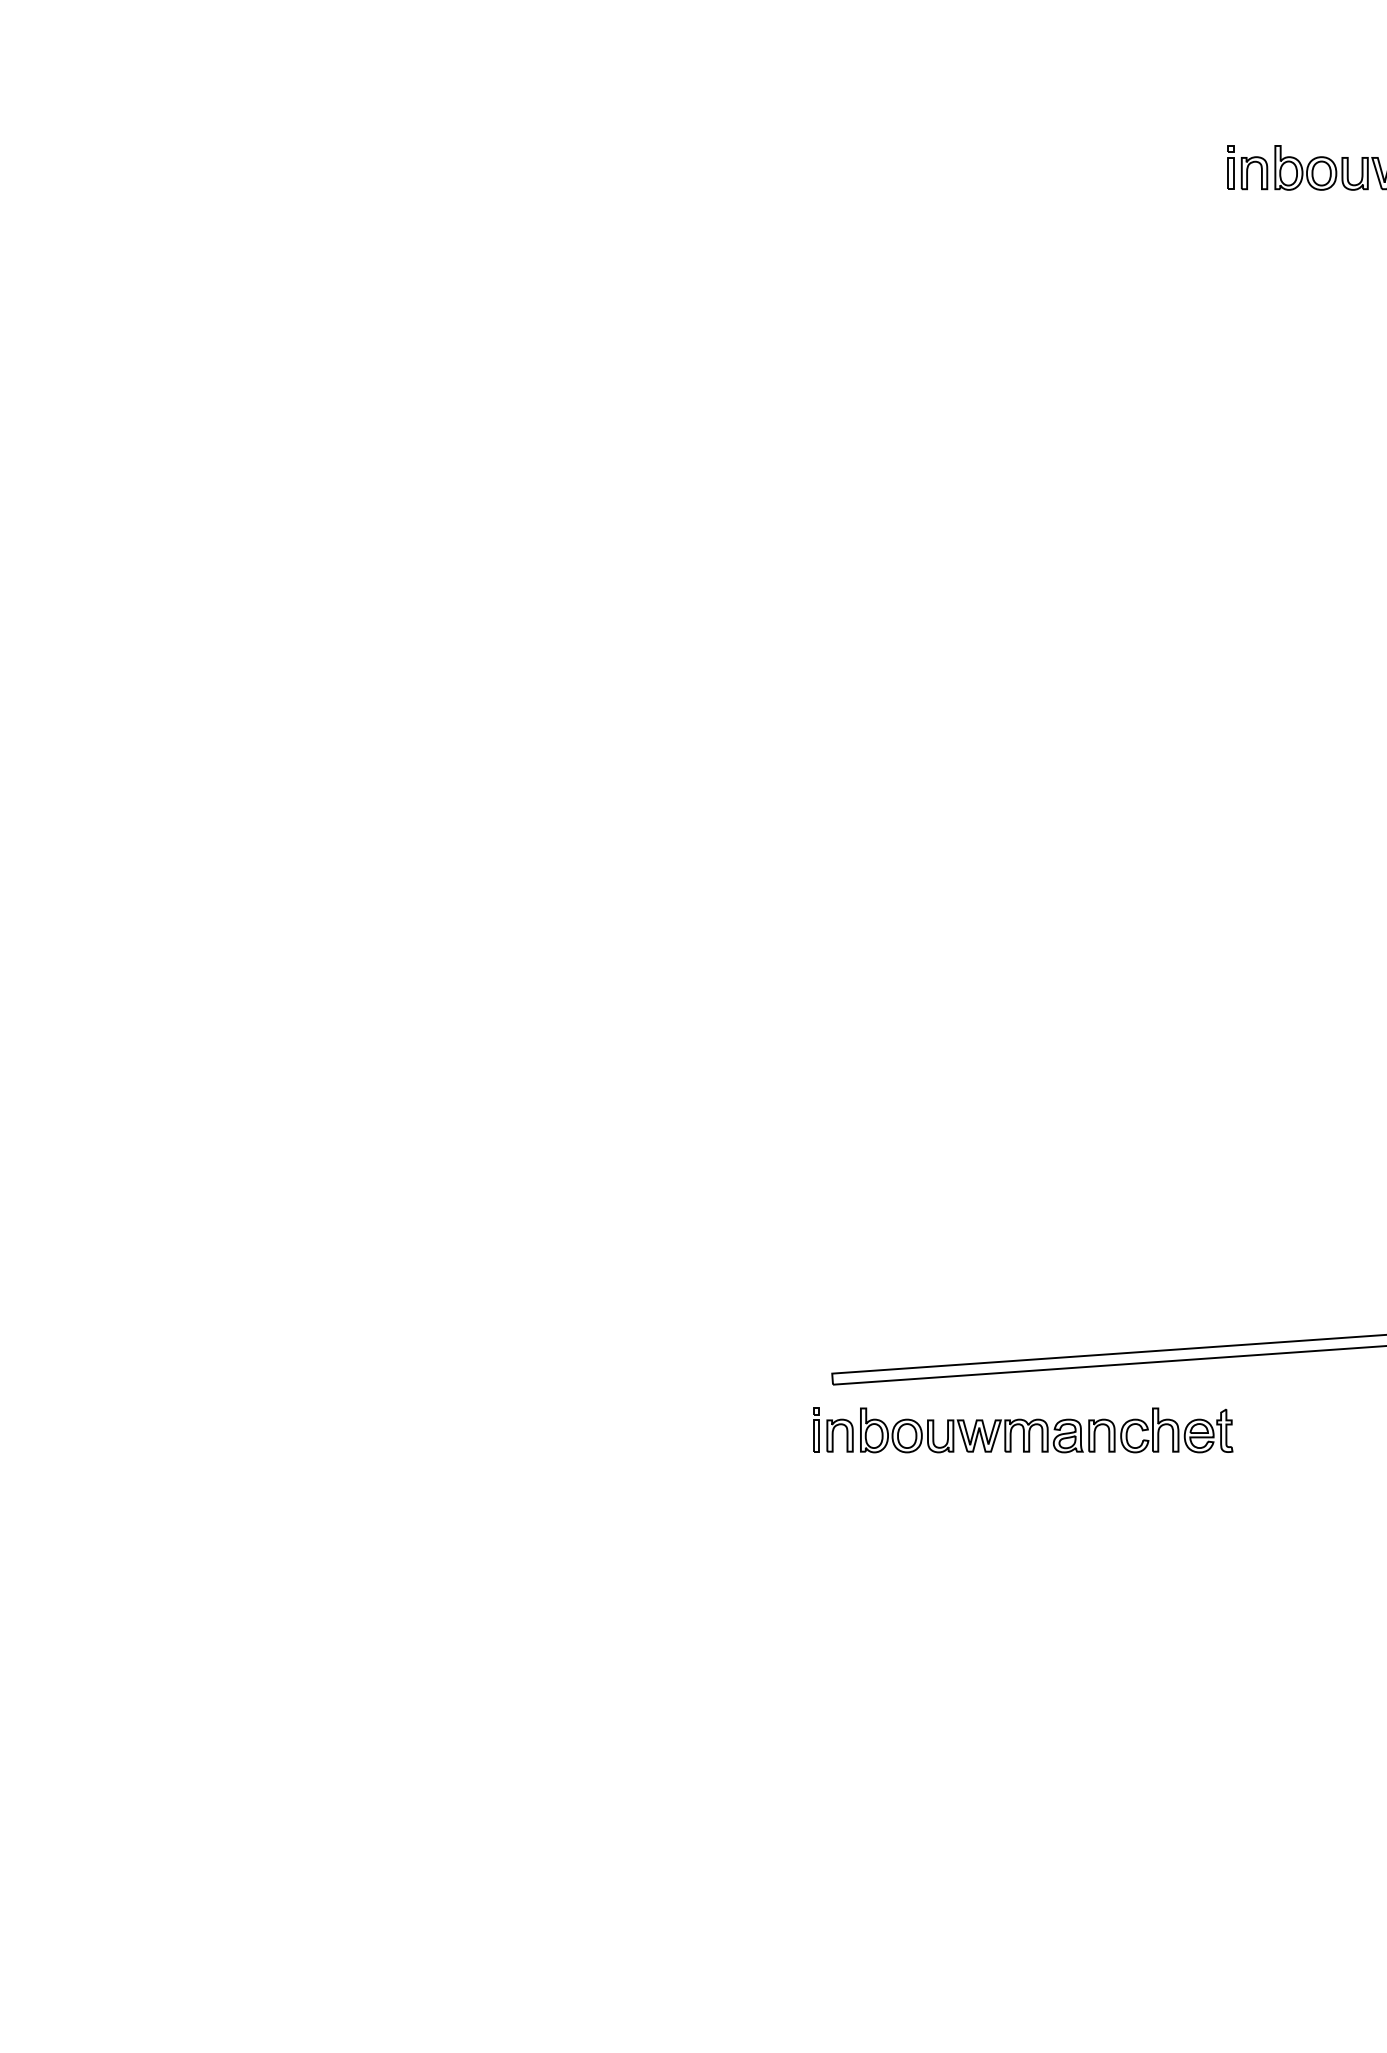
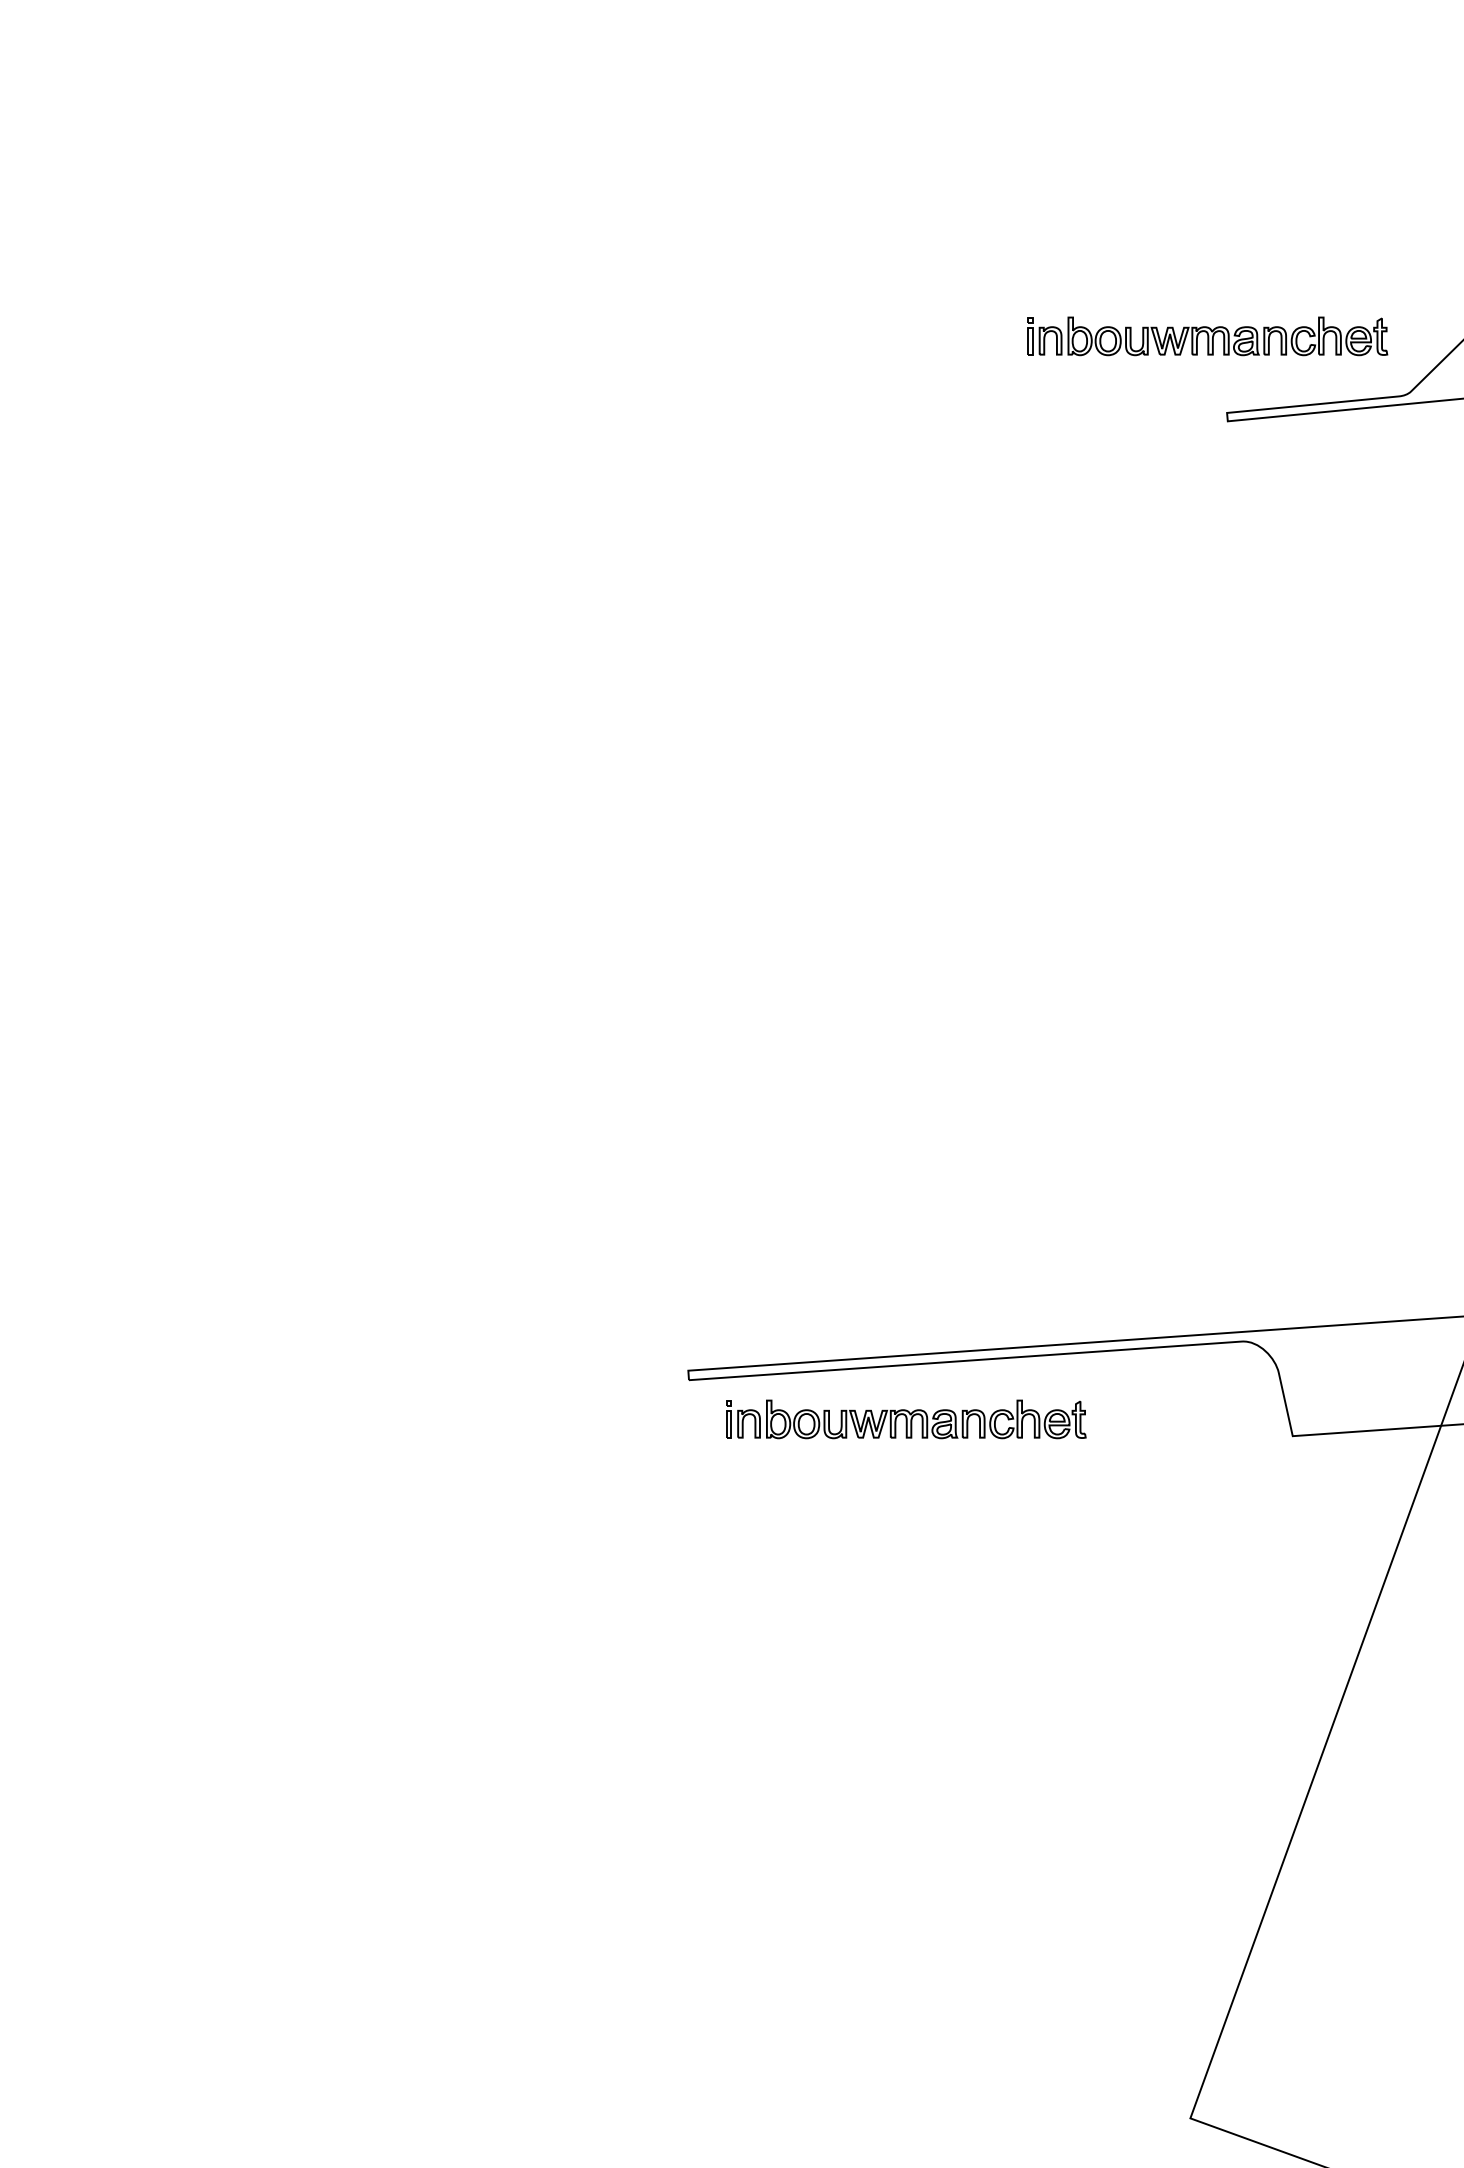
part: (1023, 1430) -> (906, 1419), moved

